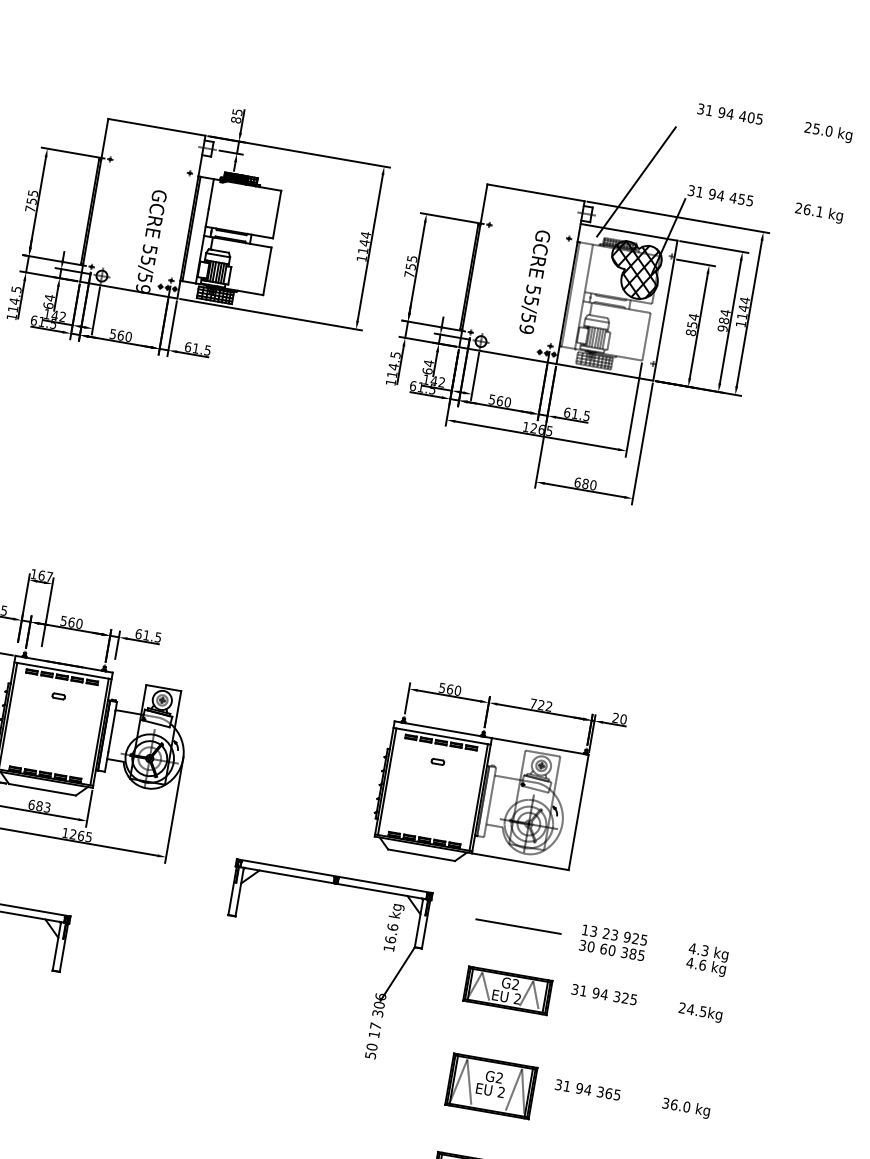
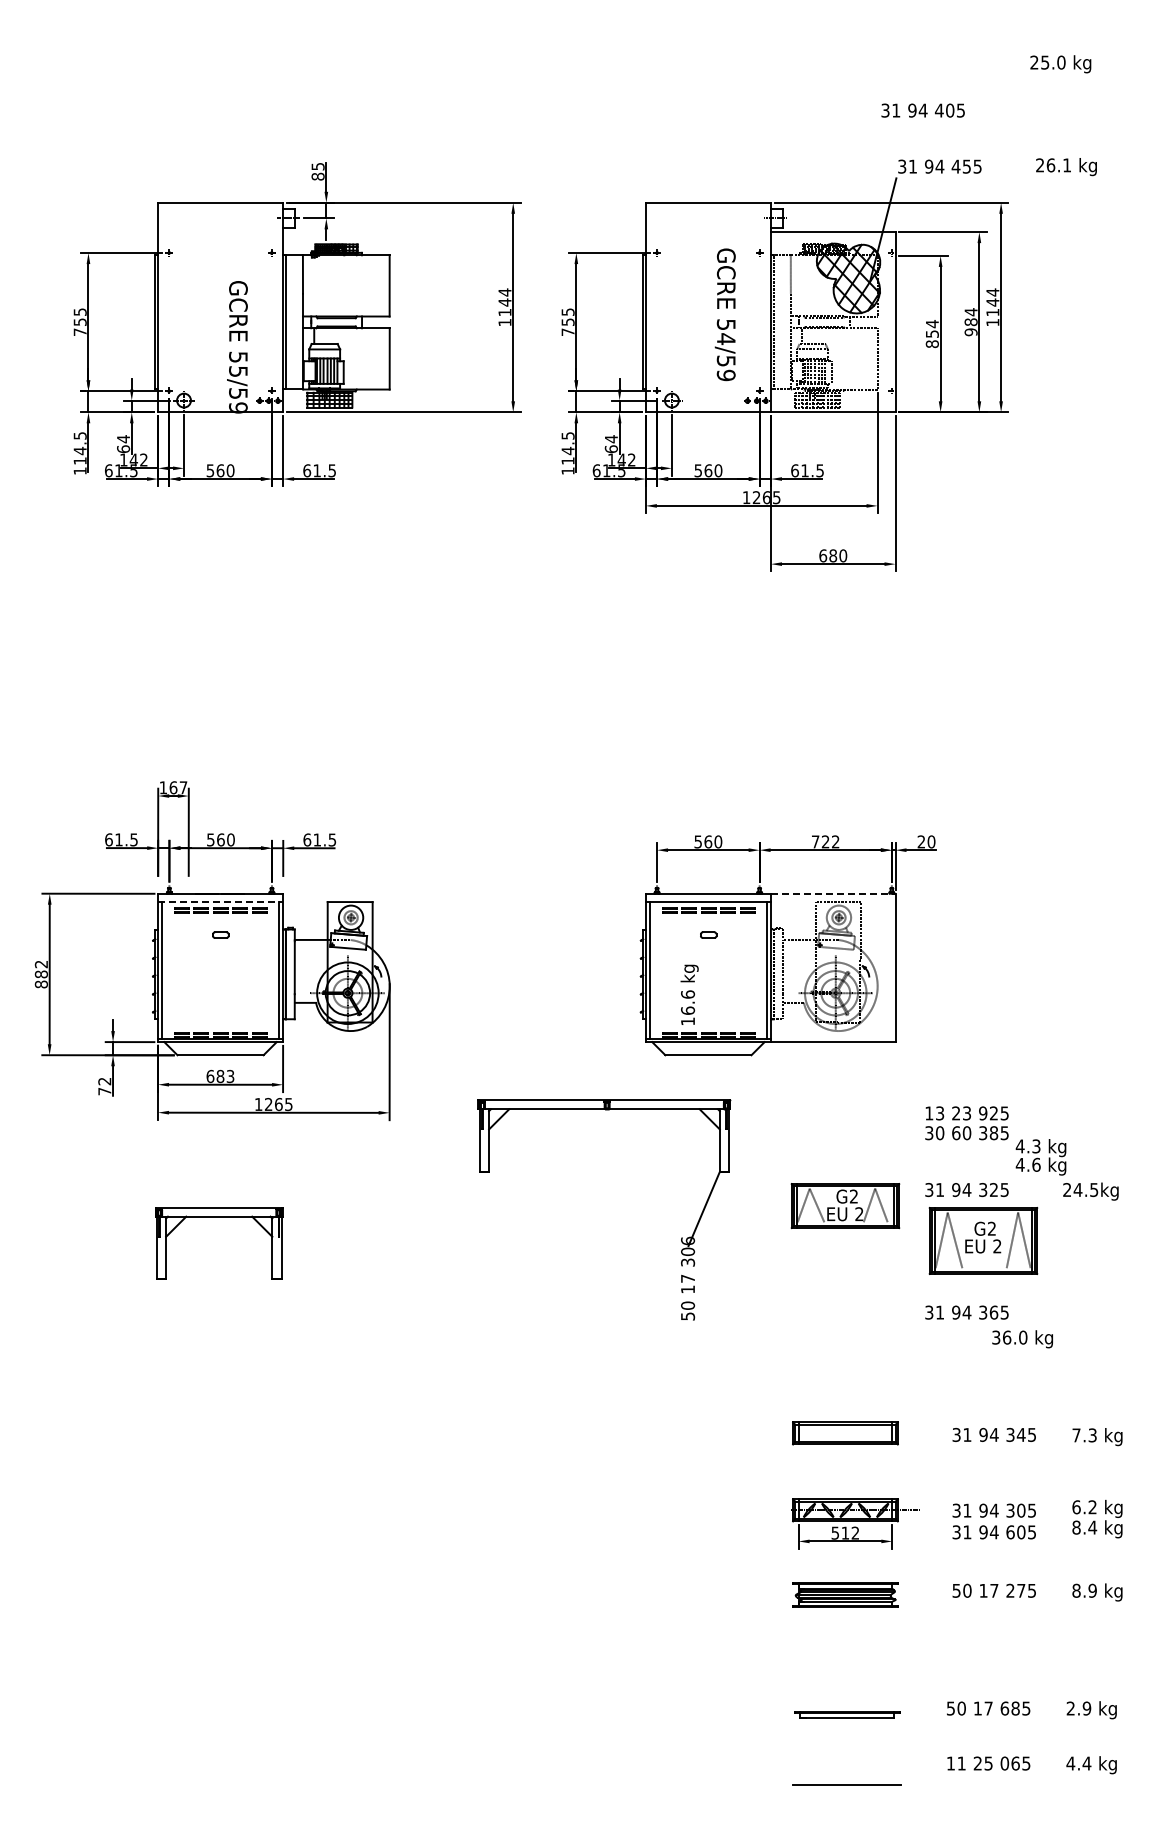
text: (729, 113) -> (922, 110), moved
line: (636, 181) -> (831, 167), removed
text: (530, 301) -> (725, 339), 55/59 -> 54/59
line: (62, 671) -> (220, 902), solid -> dashed
line: (540, 746) -> (833, 893), solid -> dashed
line: (518, 926) -> (844, 1123), removed
text: (393, 927) -> (689, 994), moved
text: (706, 959) -> (1040, 1157), moved
part: (491, 1085) -> (983, 1240), moved
text: (686, 1108) -> (1022, 1339), moved

